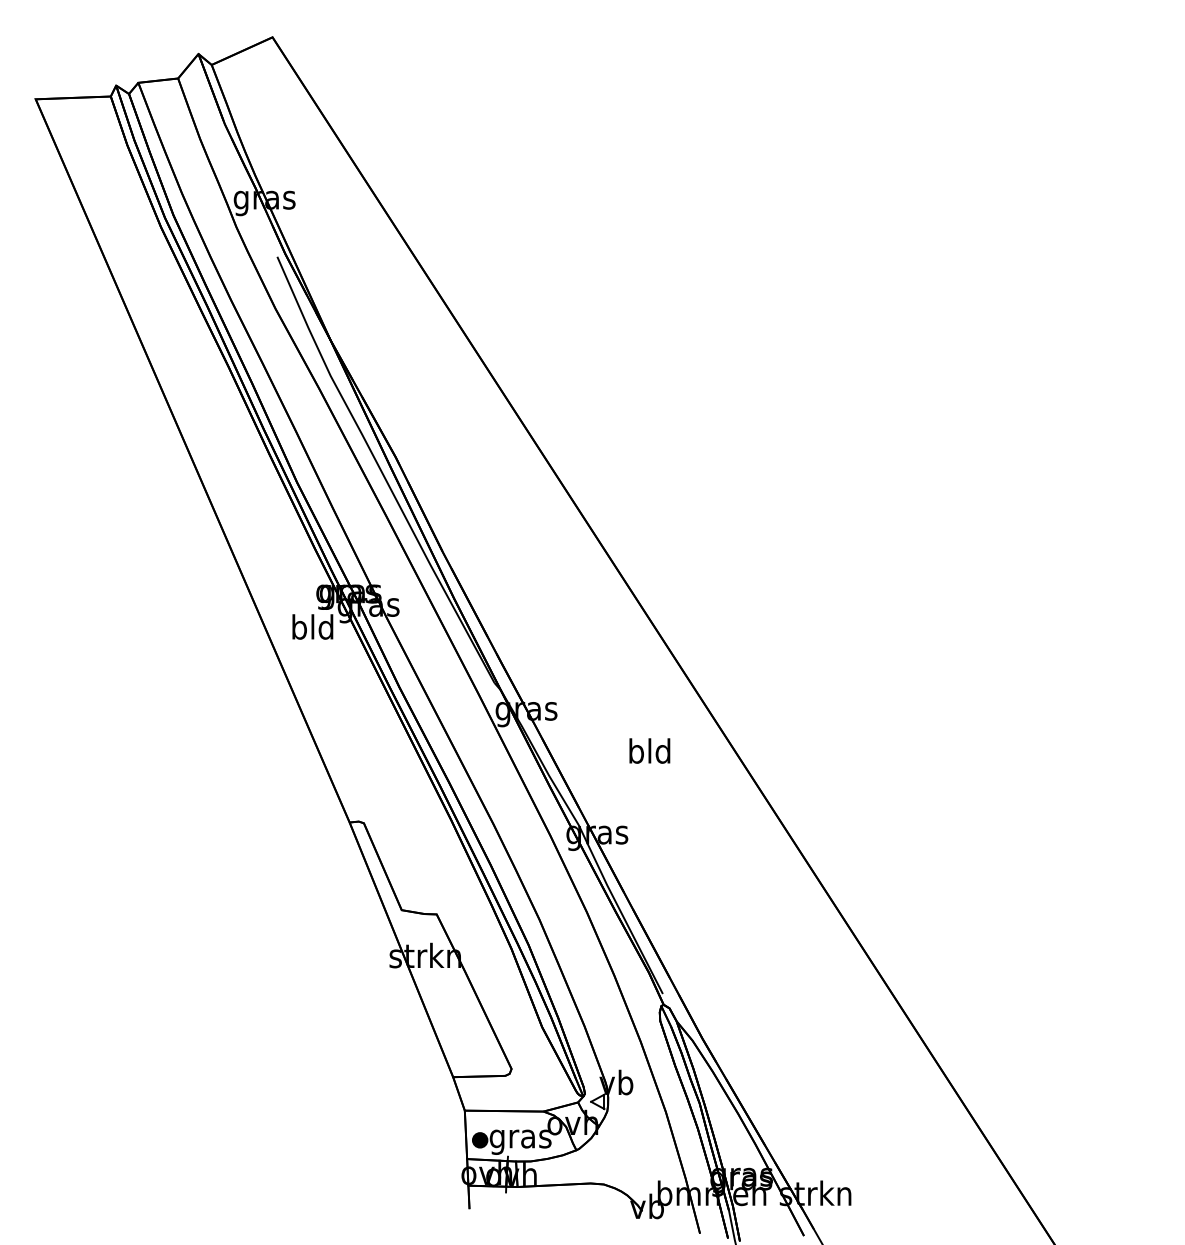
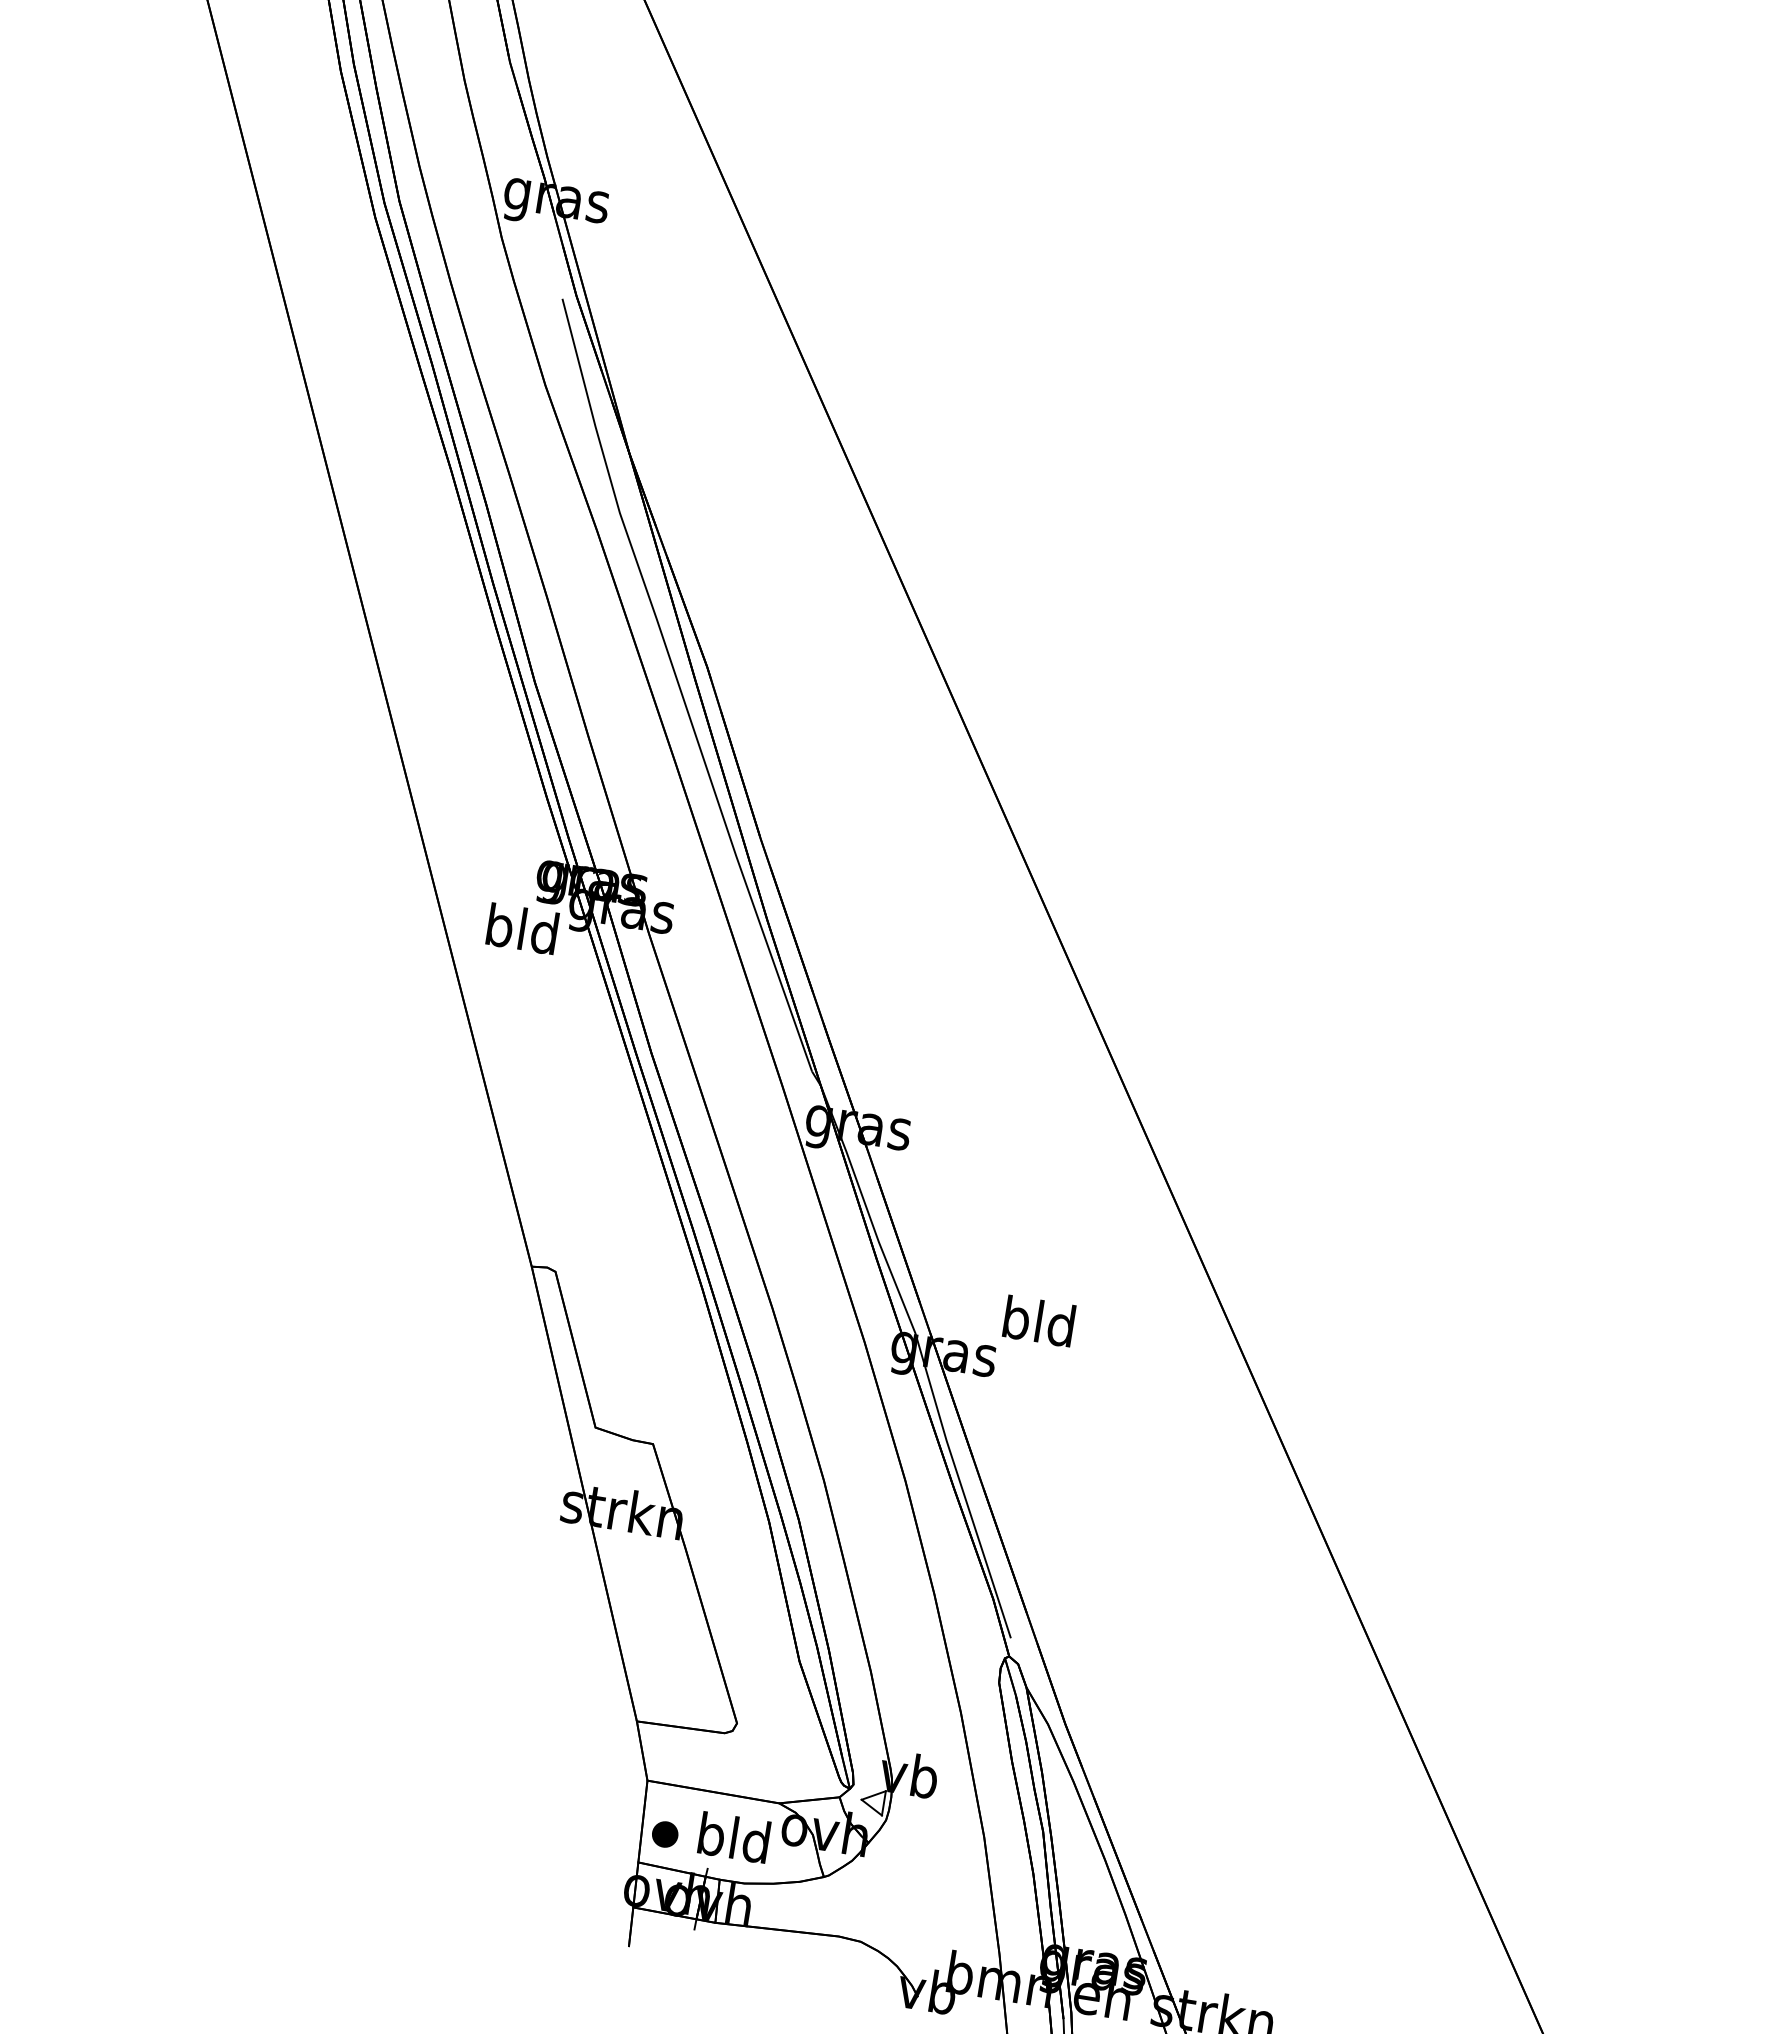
text: (649, 750) -> (1038, 1320), moved
text: (520, 1138) -> (733, 1842), gras -> bld

